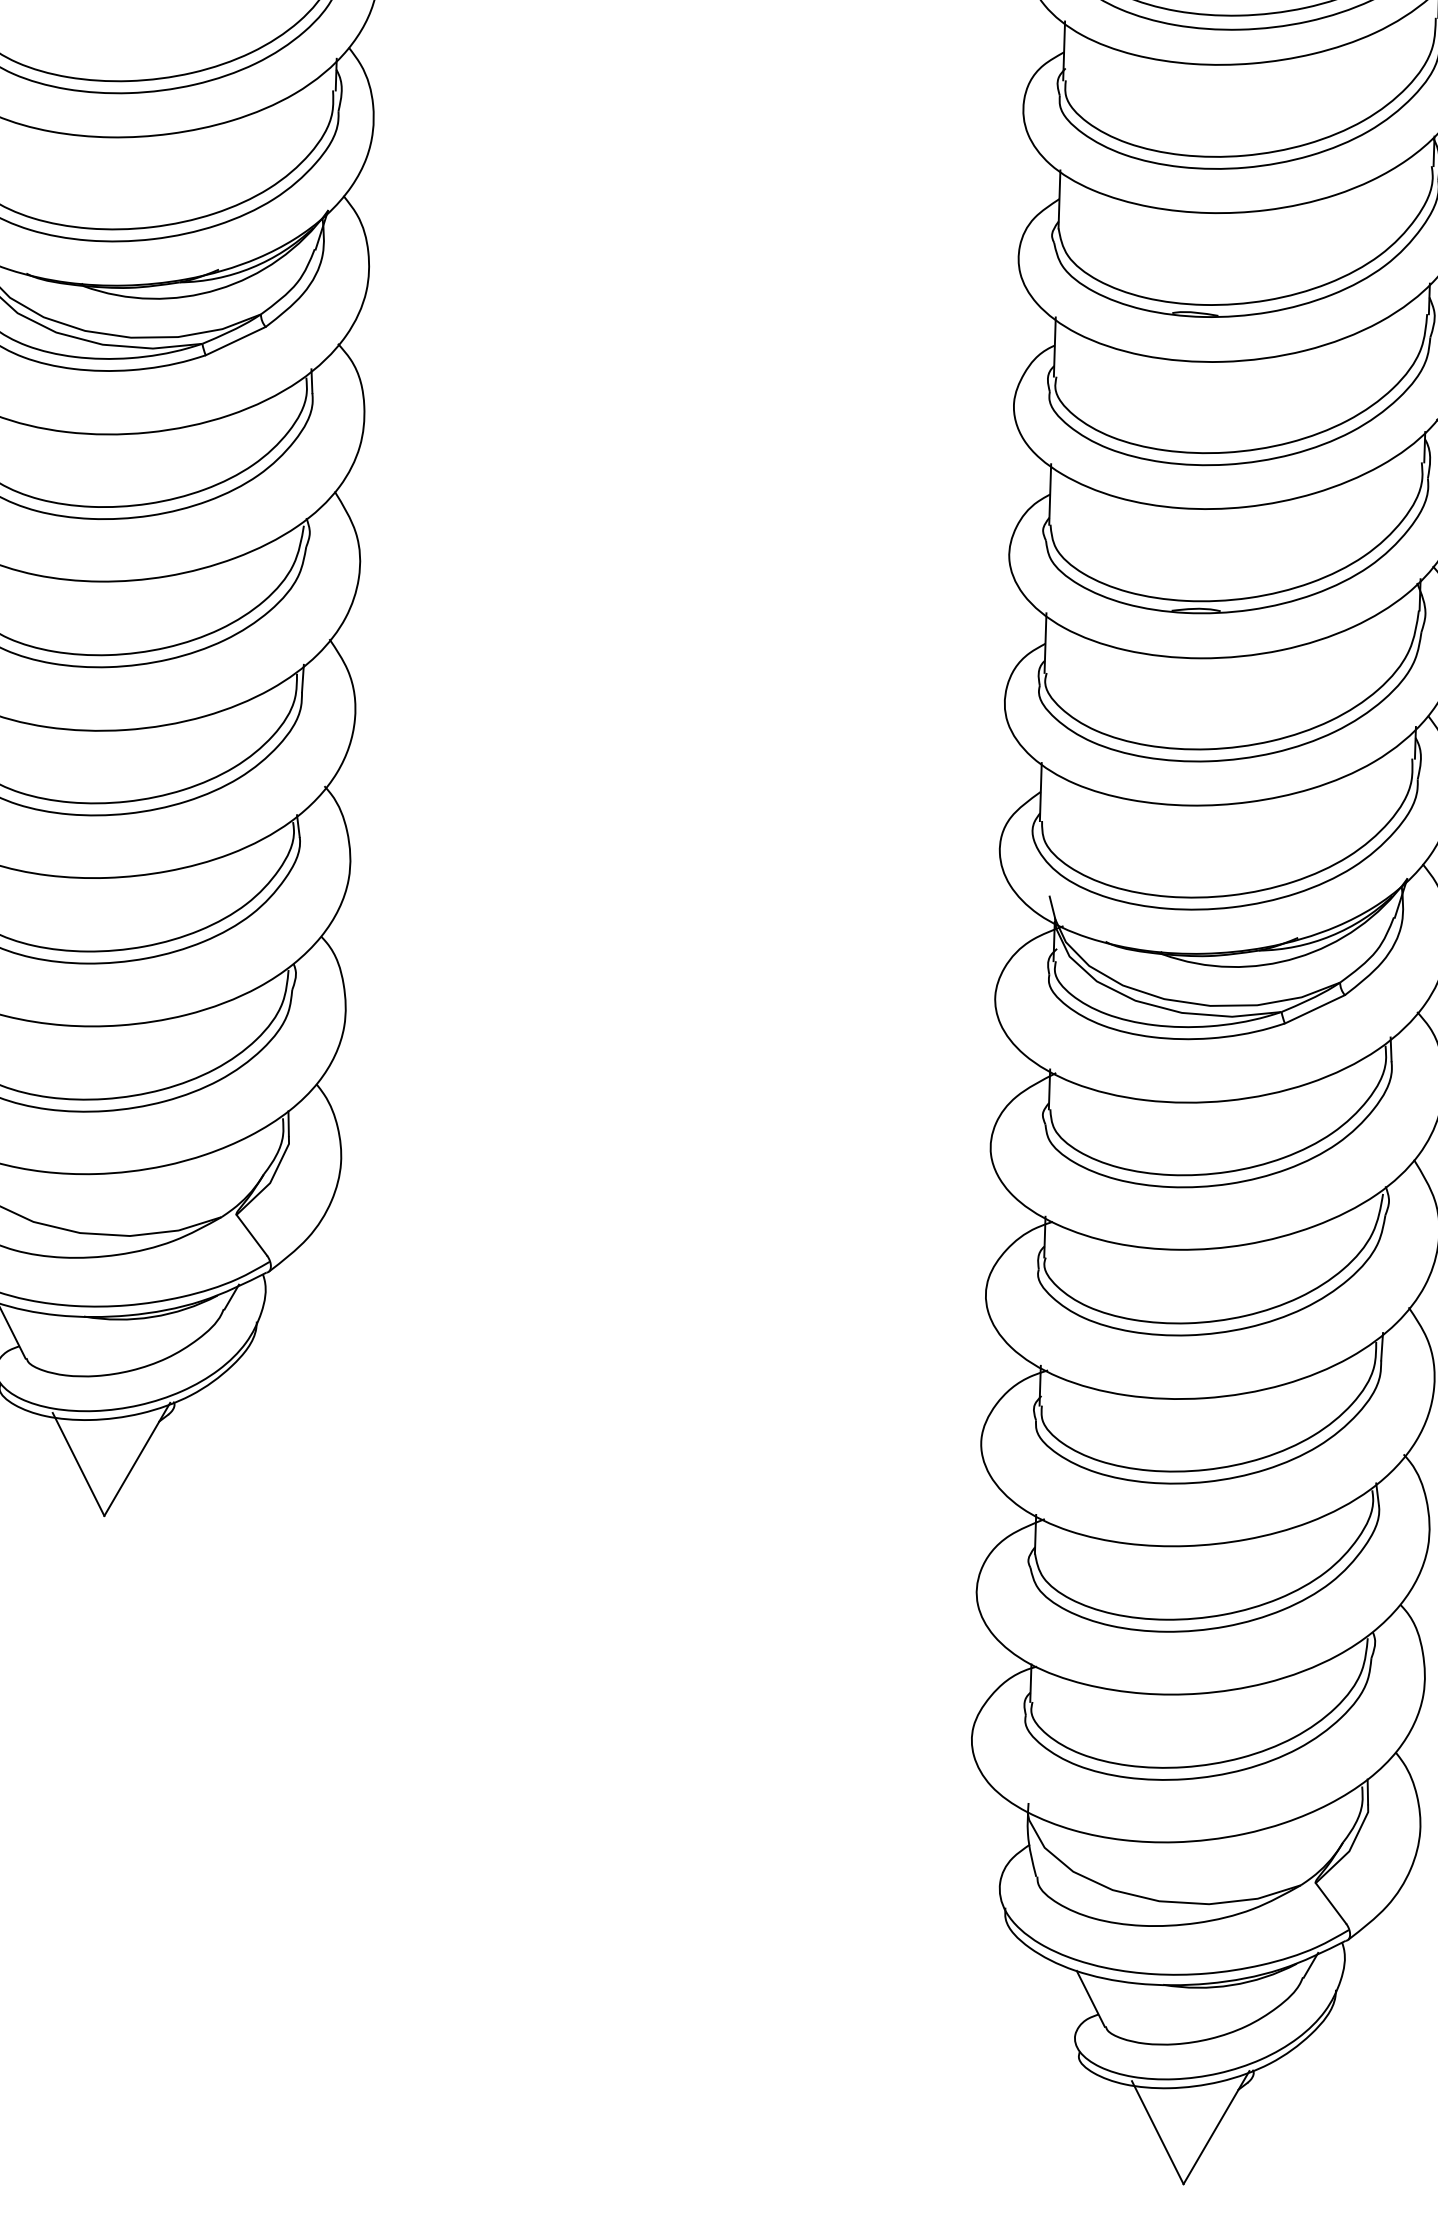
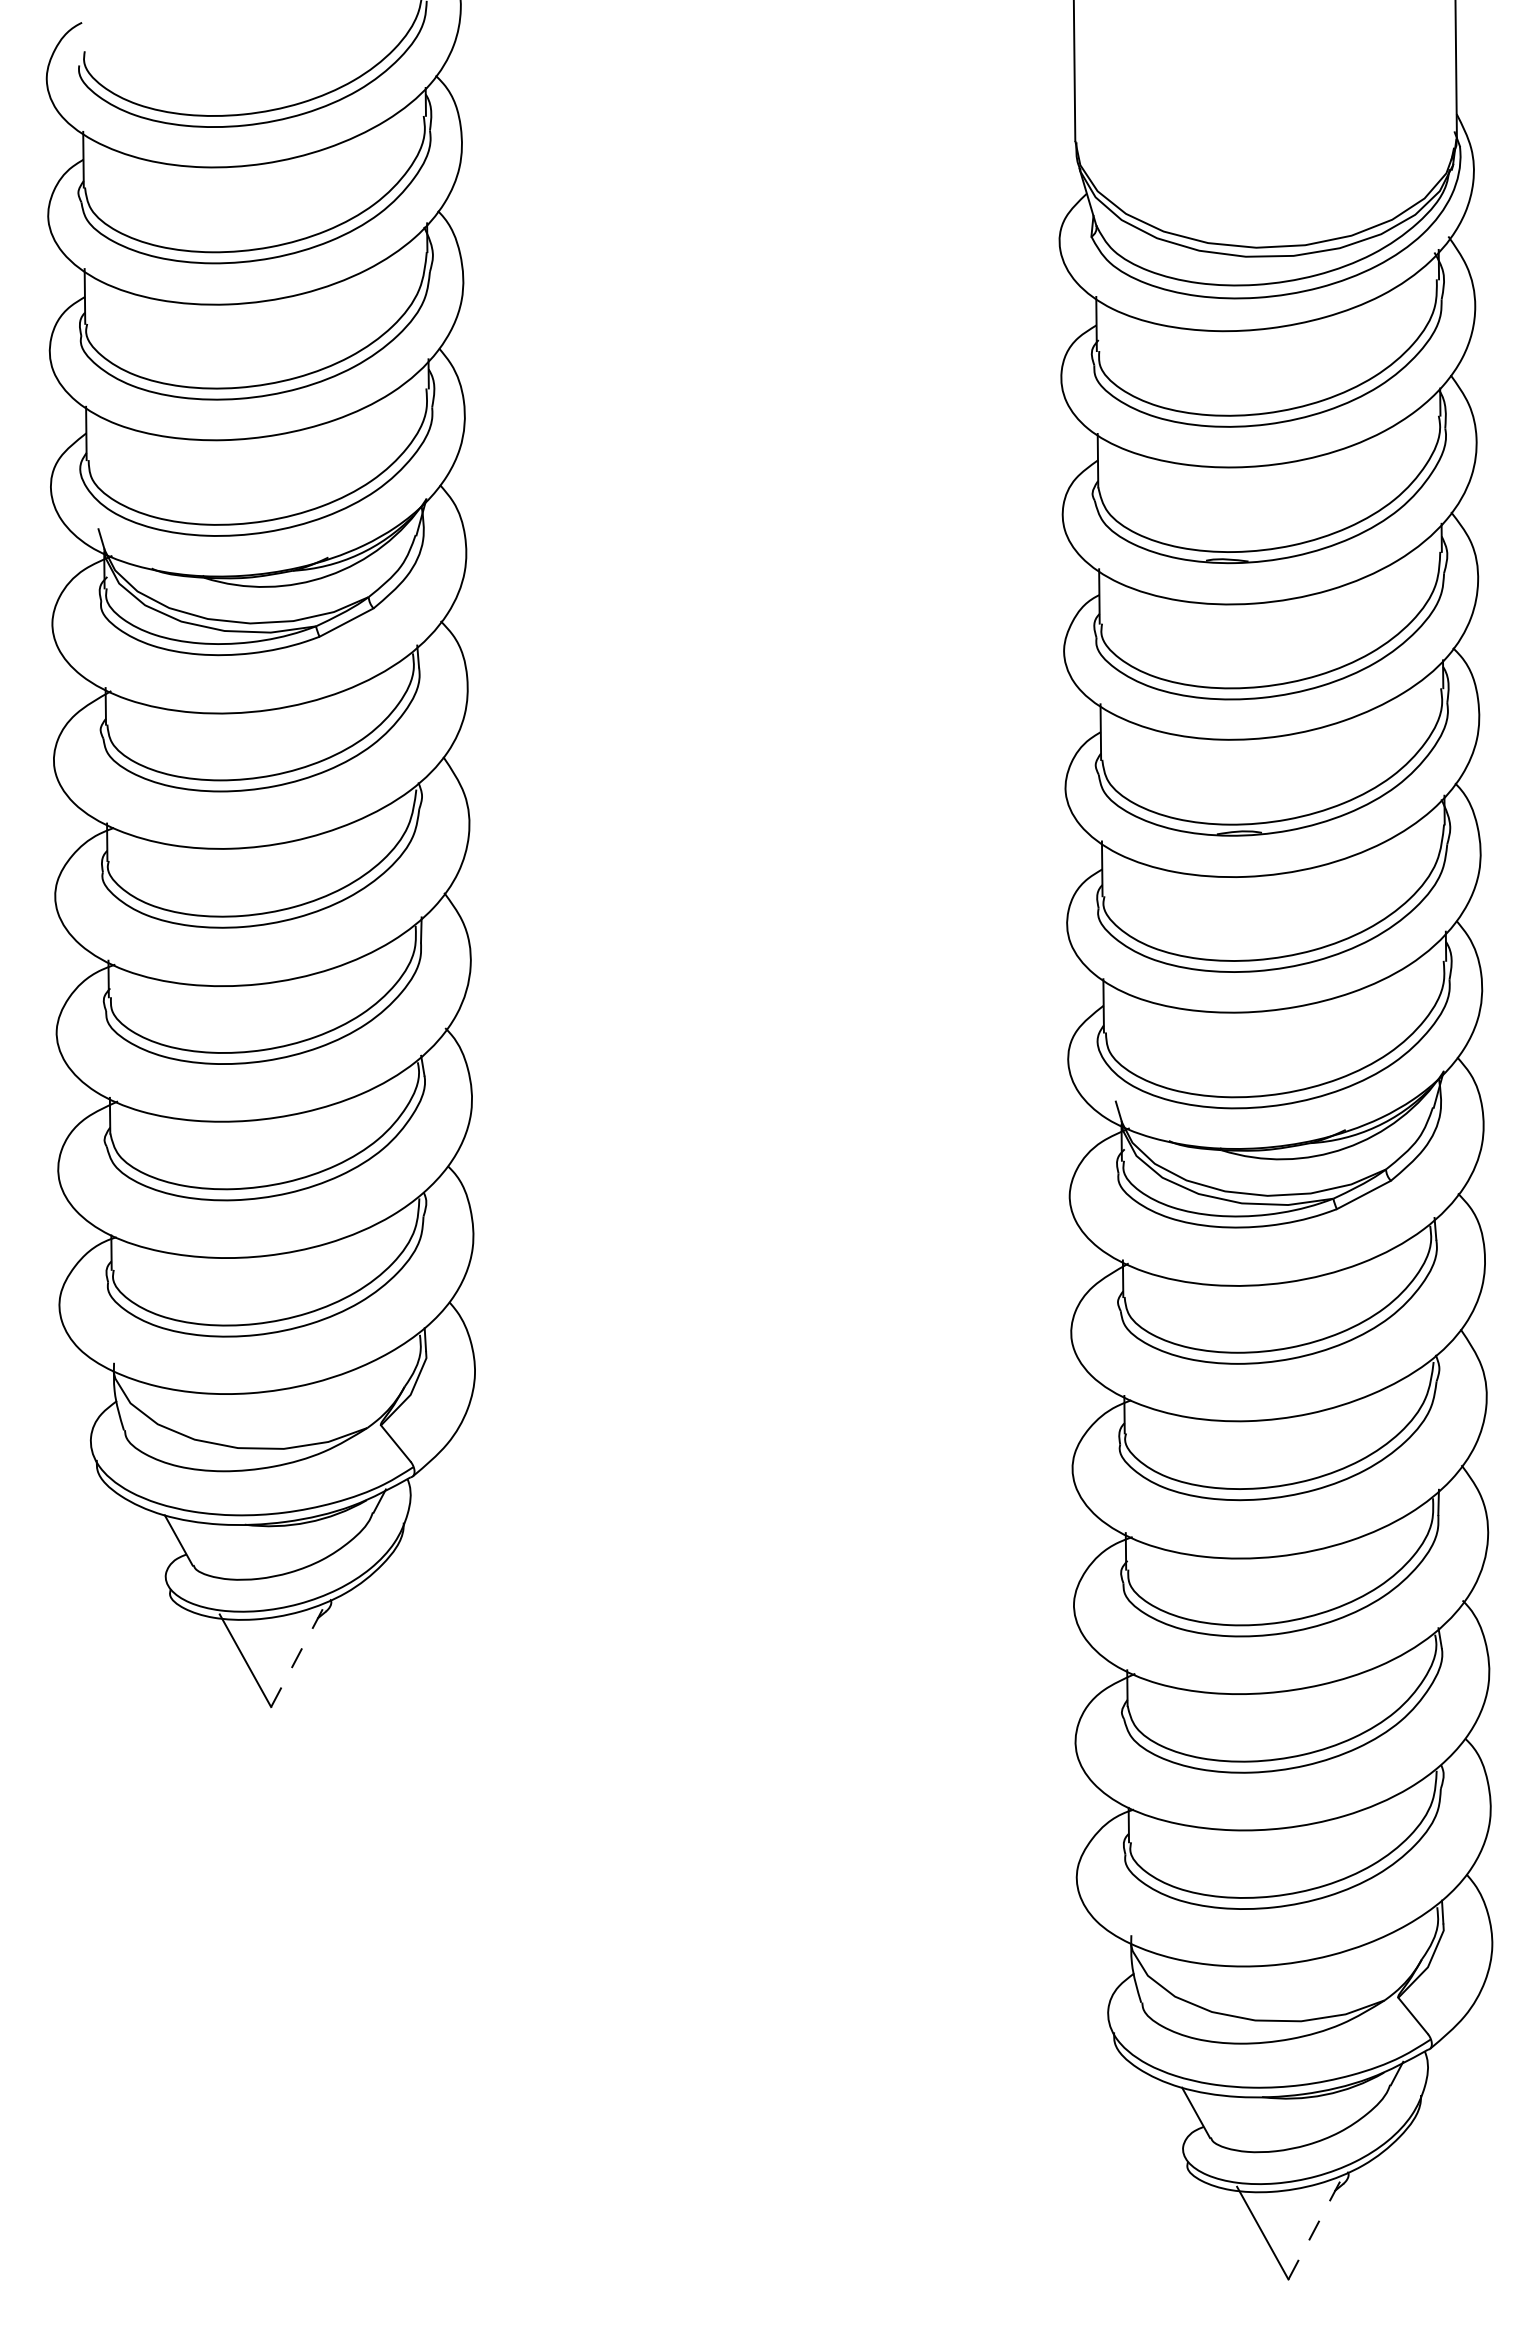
line: (137, 1459) -> (299, 1653), solid -> dashed
line: (1216, 2126) -> (1316, 2225), solid -> dashed

